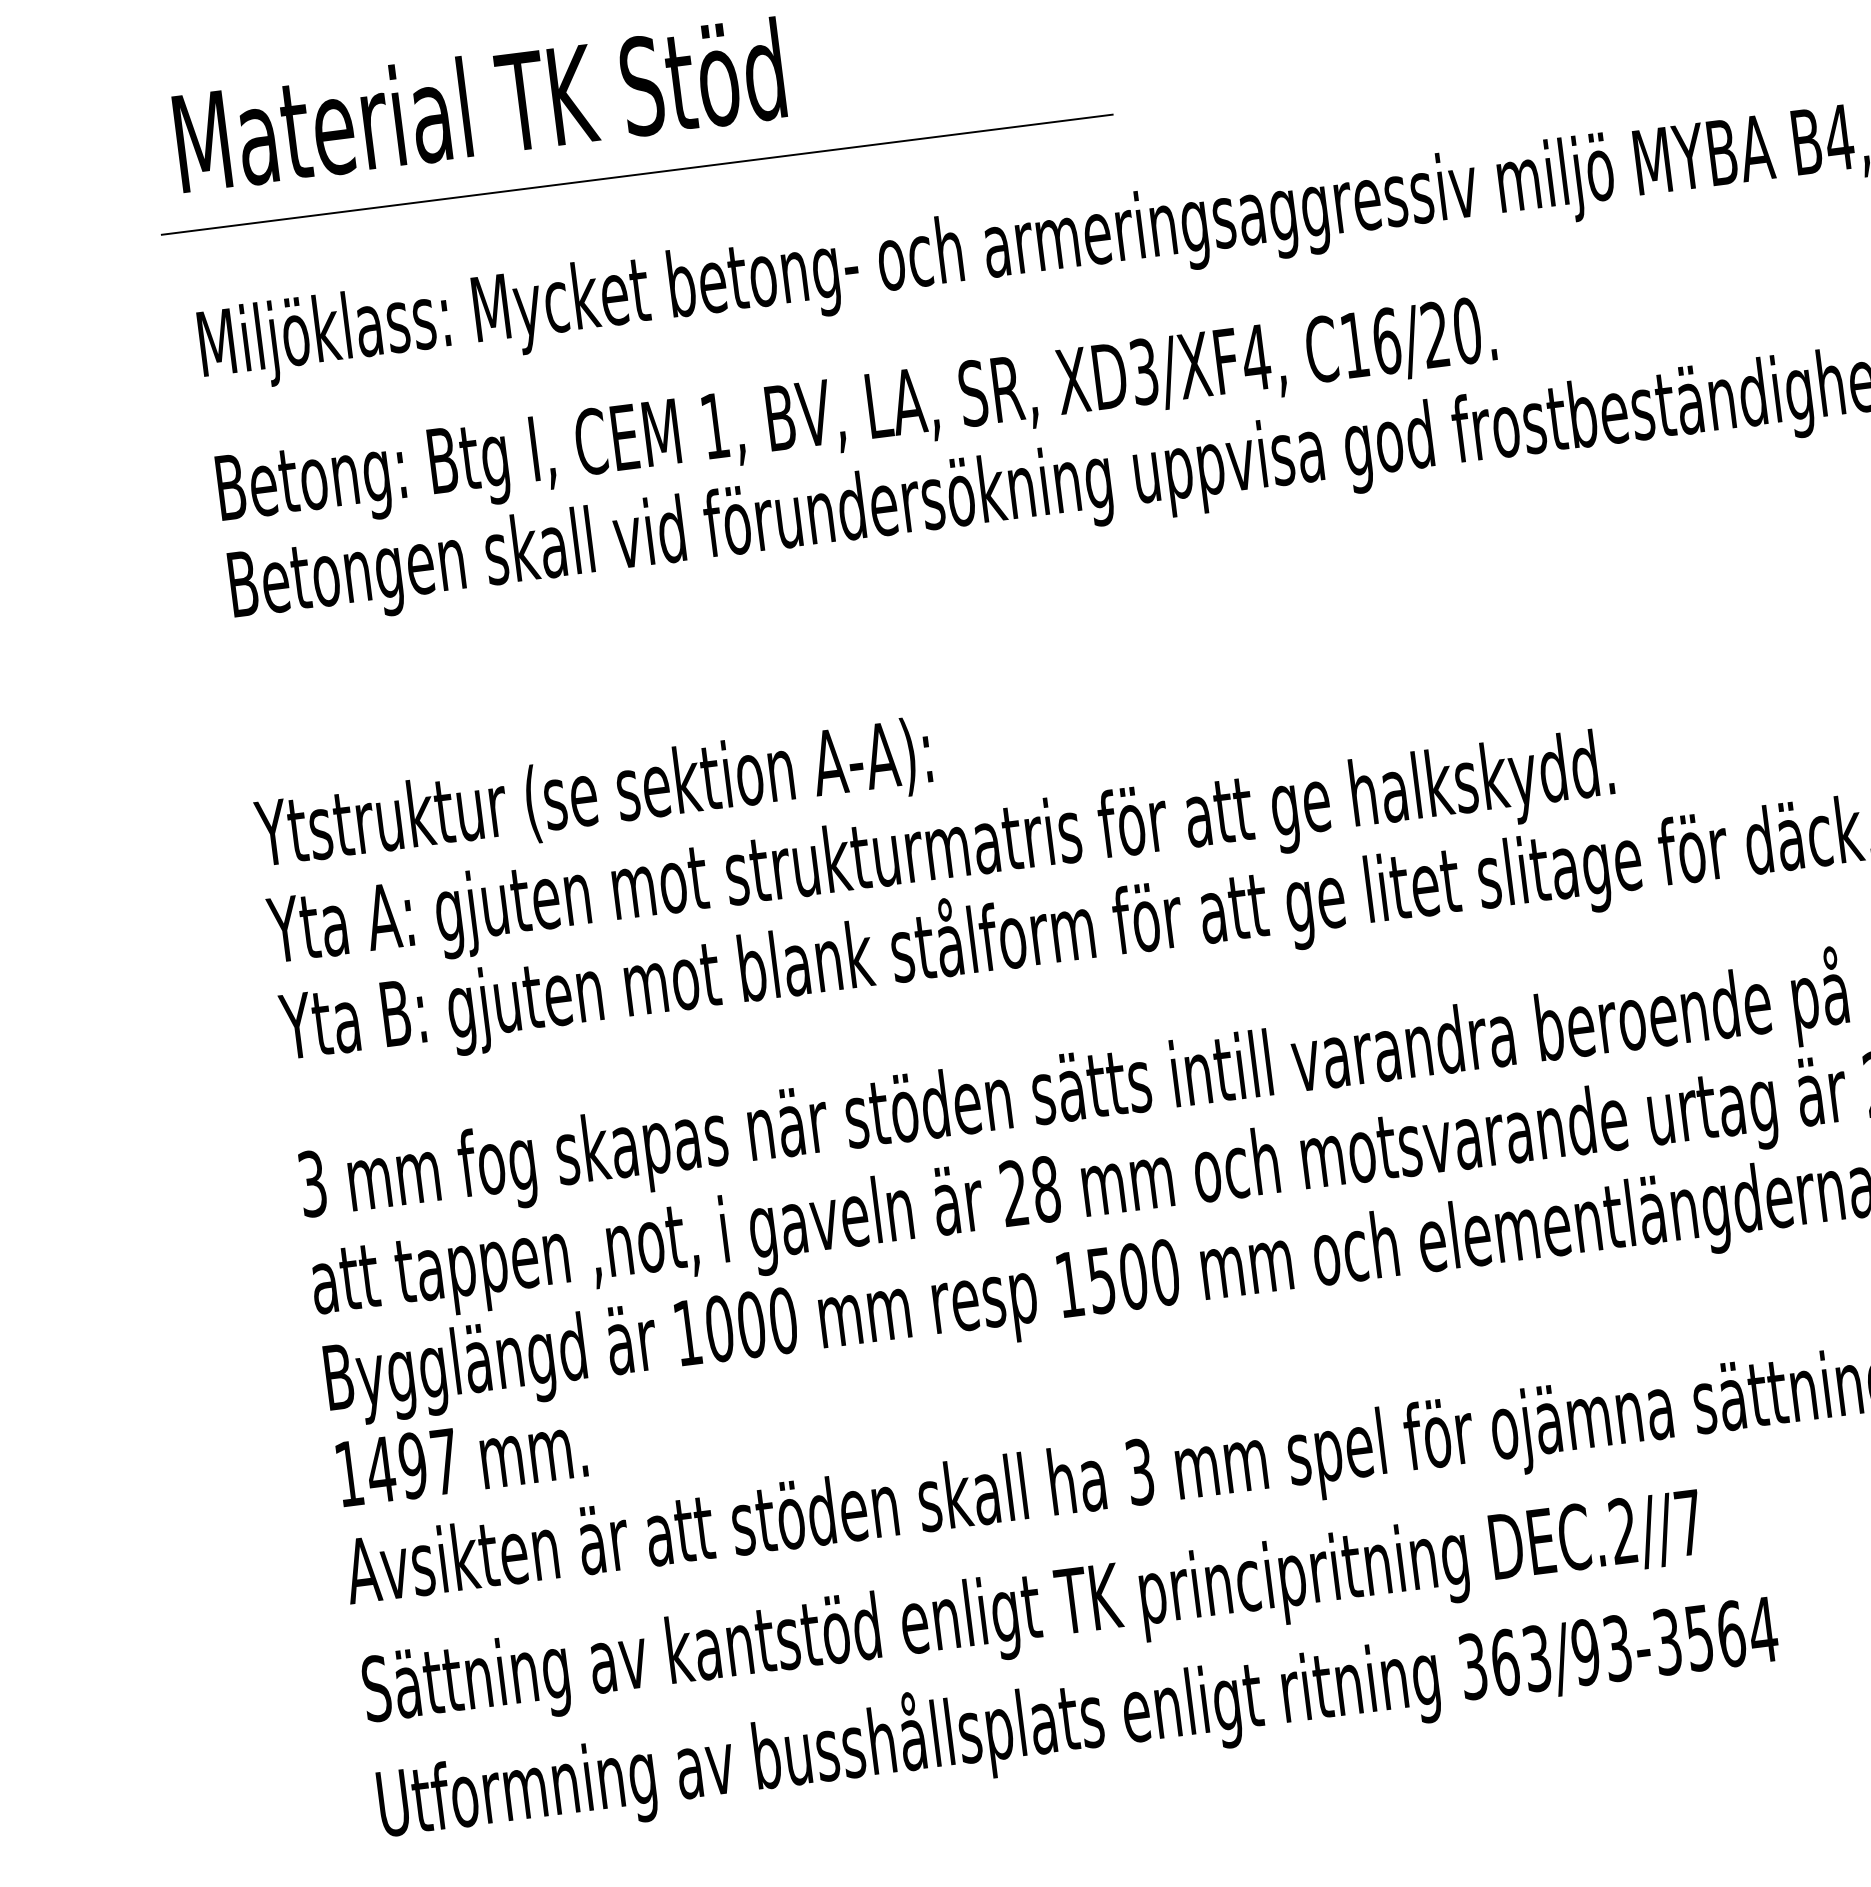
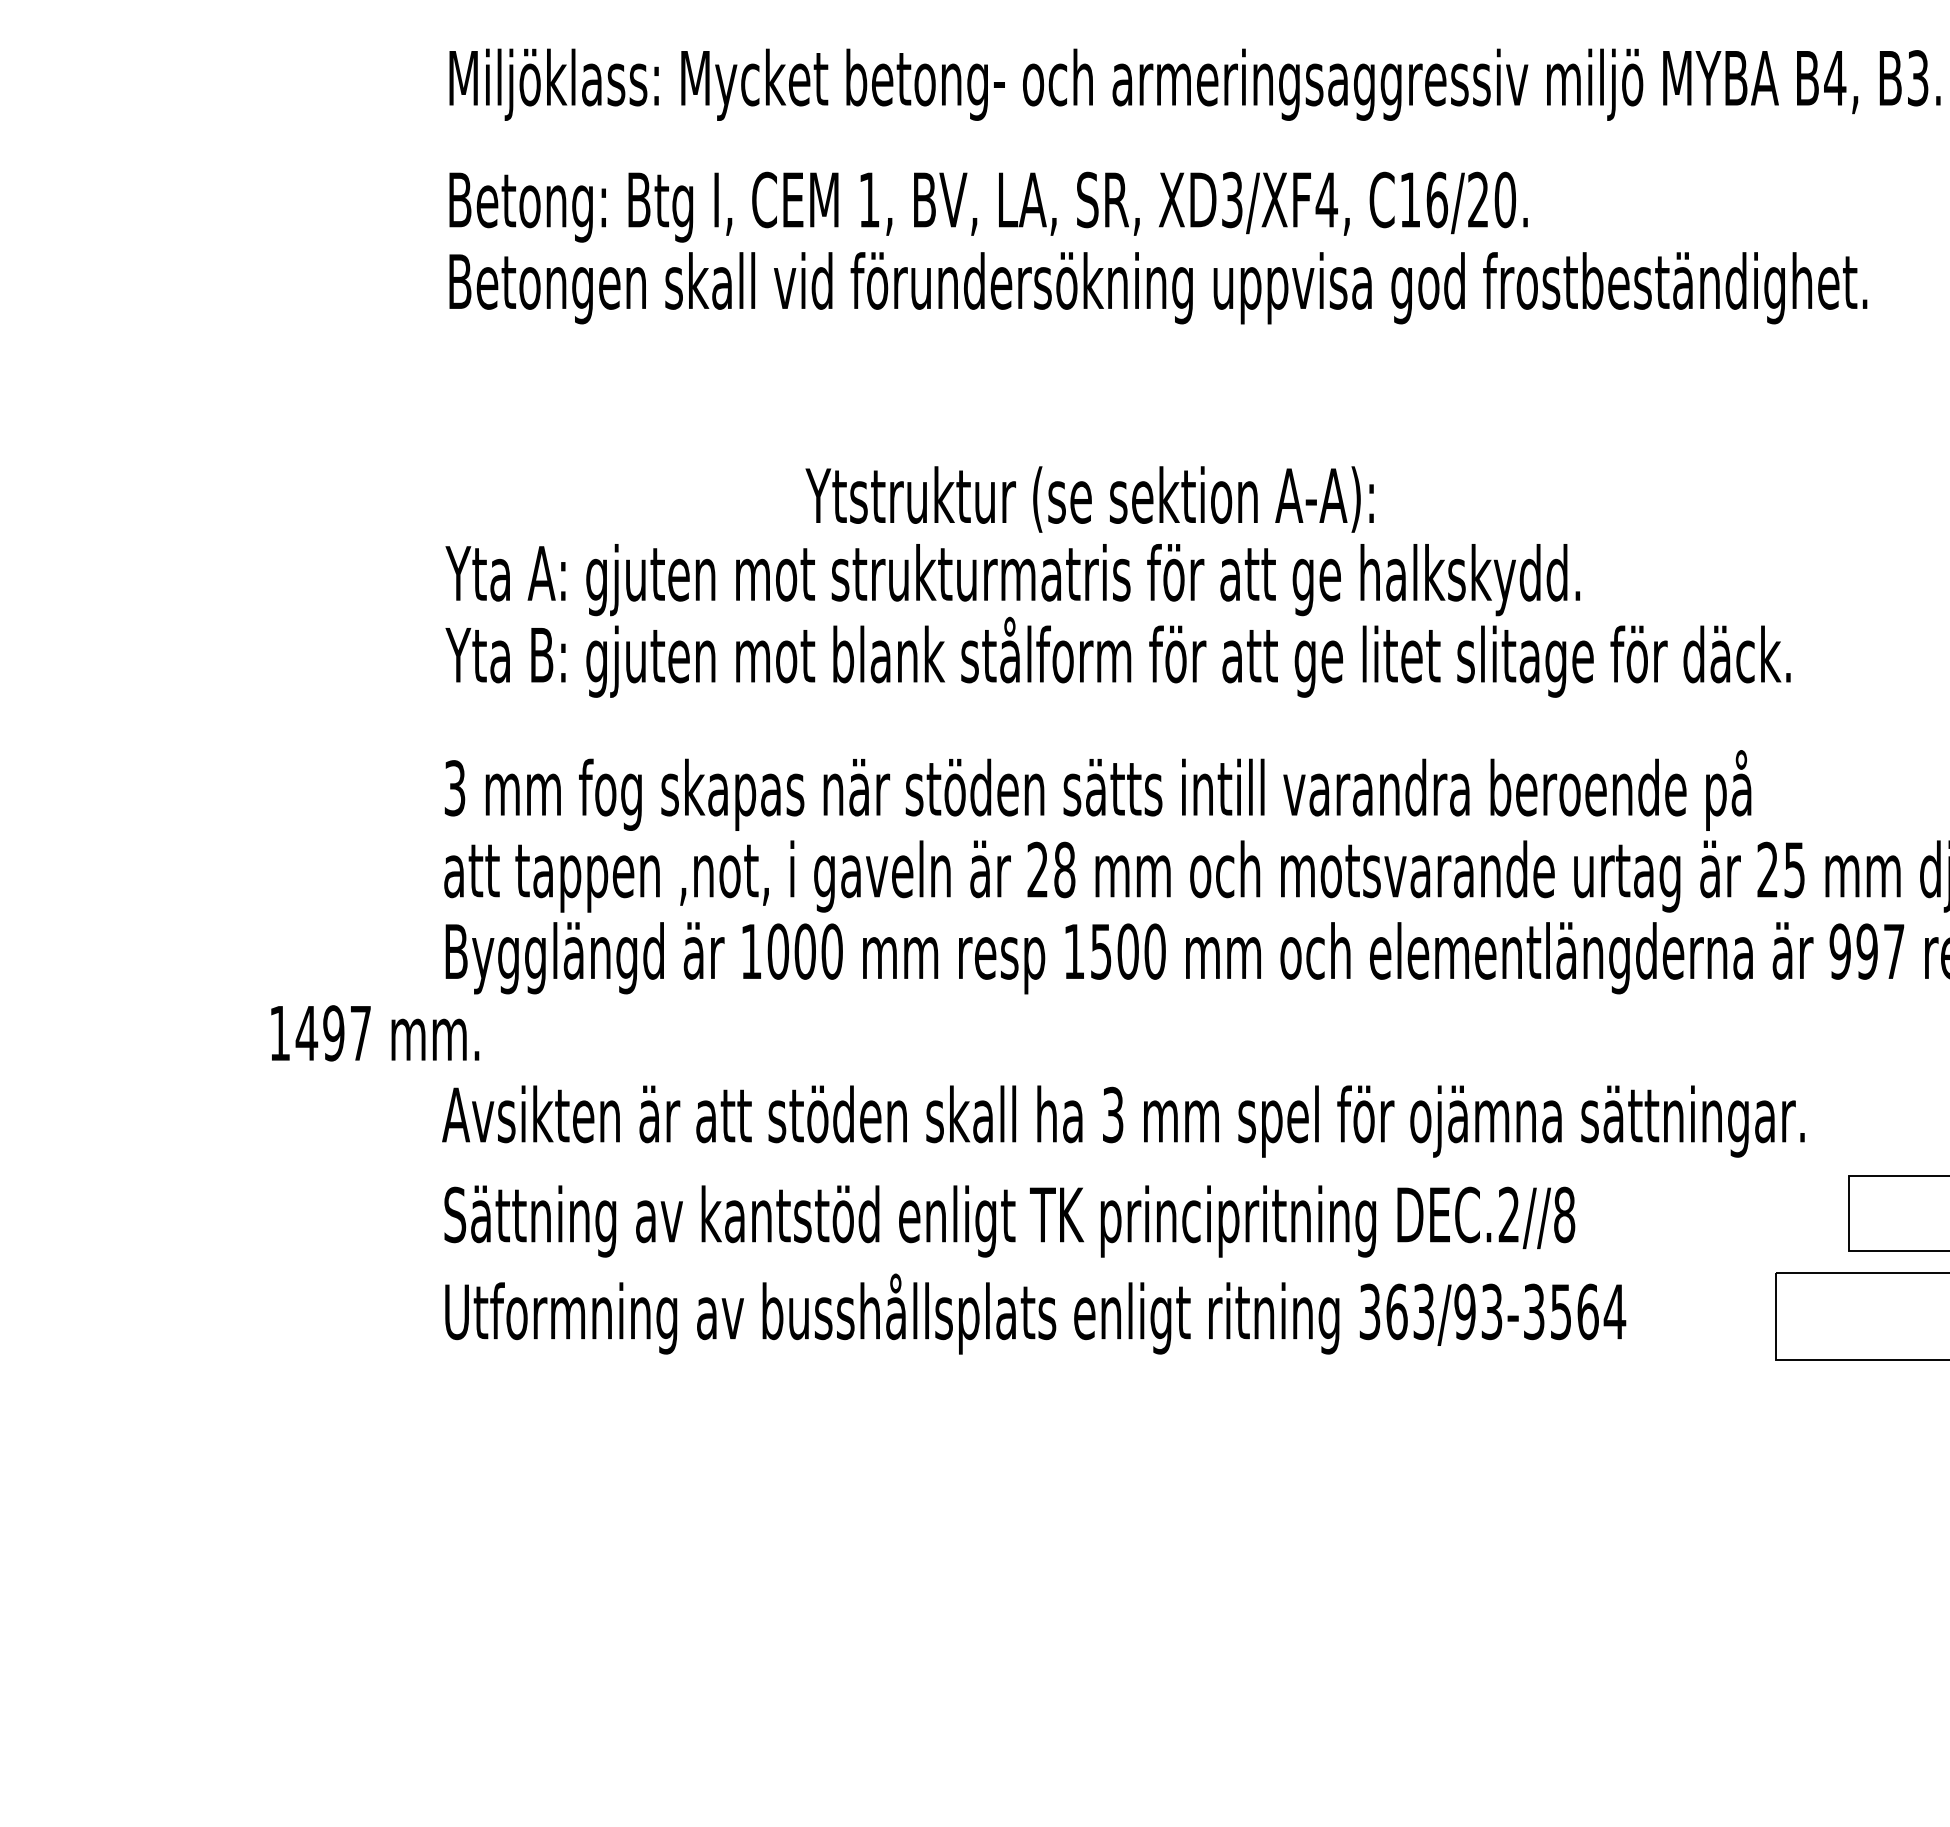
text: (593, 796) -> (1089, 499), moved
text: (462, 1459) -> (375, 1033), moved
text: (1688, 1522) -> (1564, 1214), DEC.2//7 -> DEC.2//8

